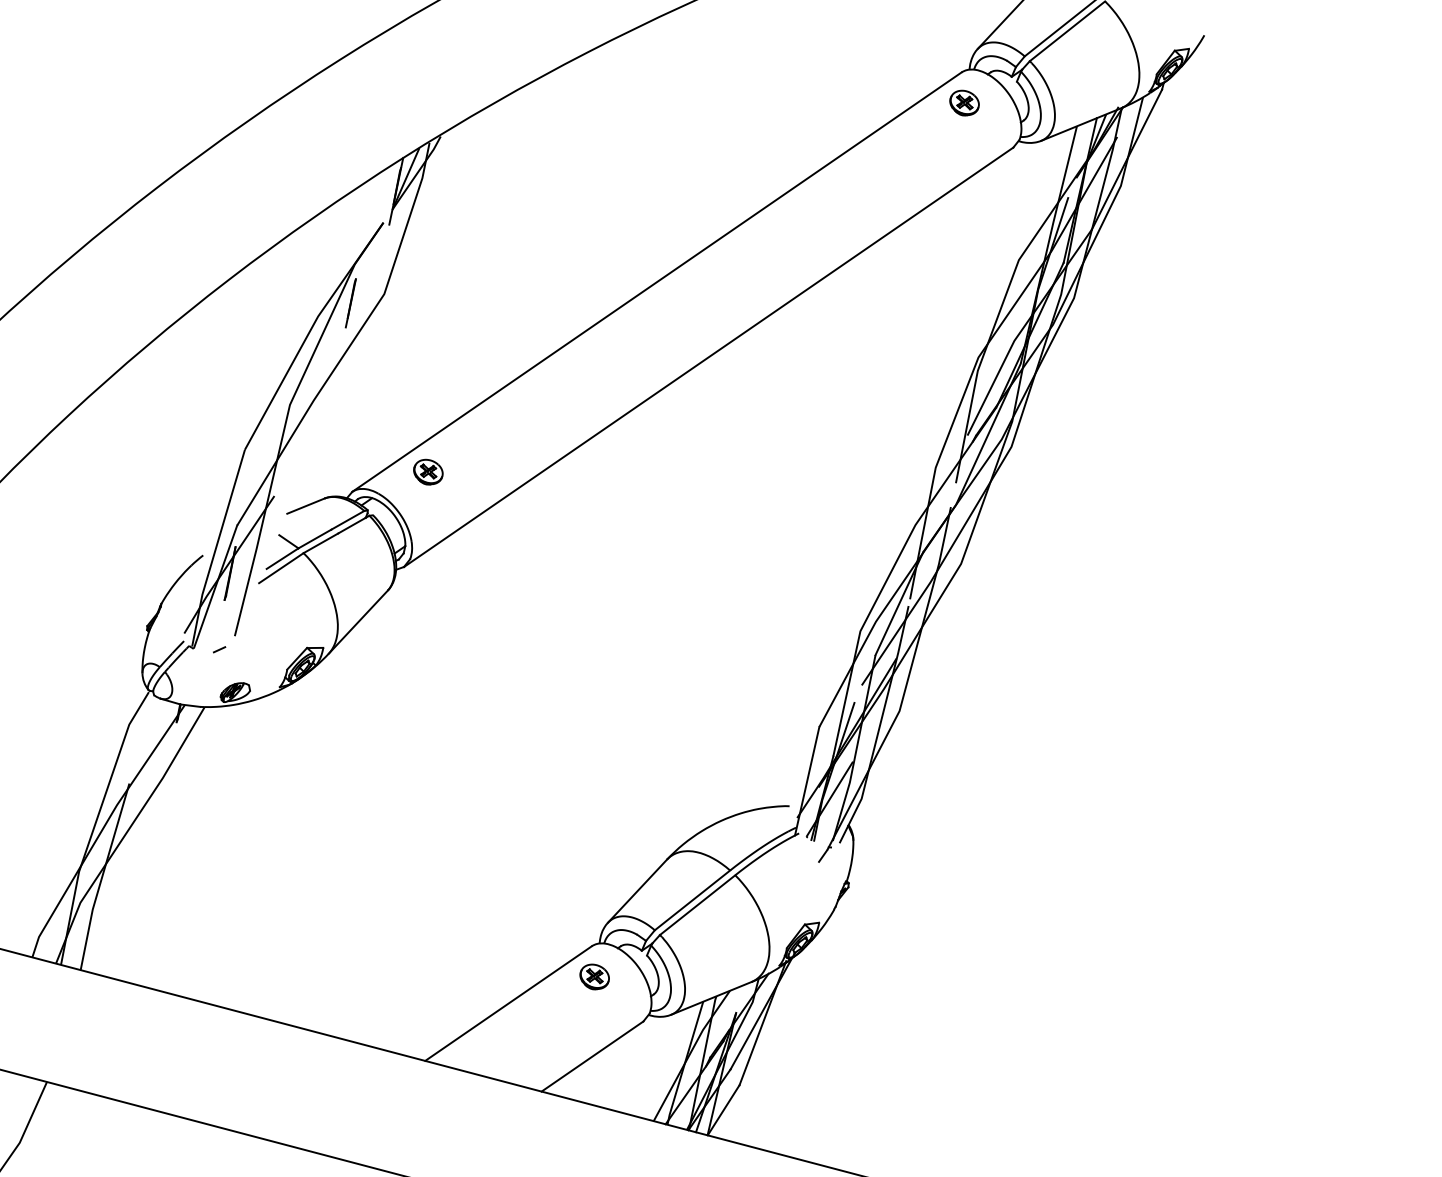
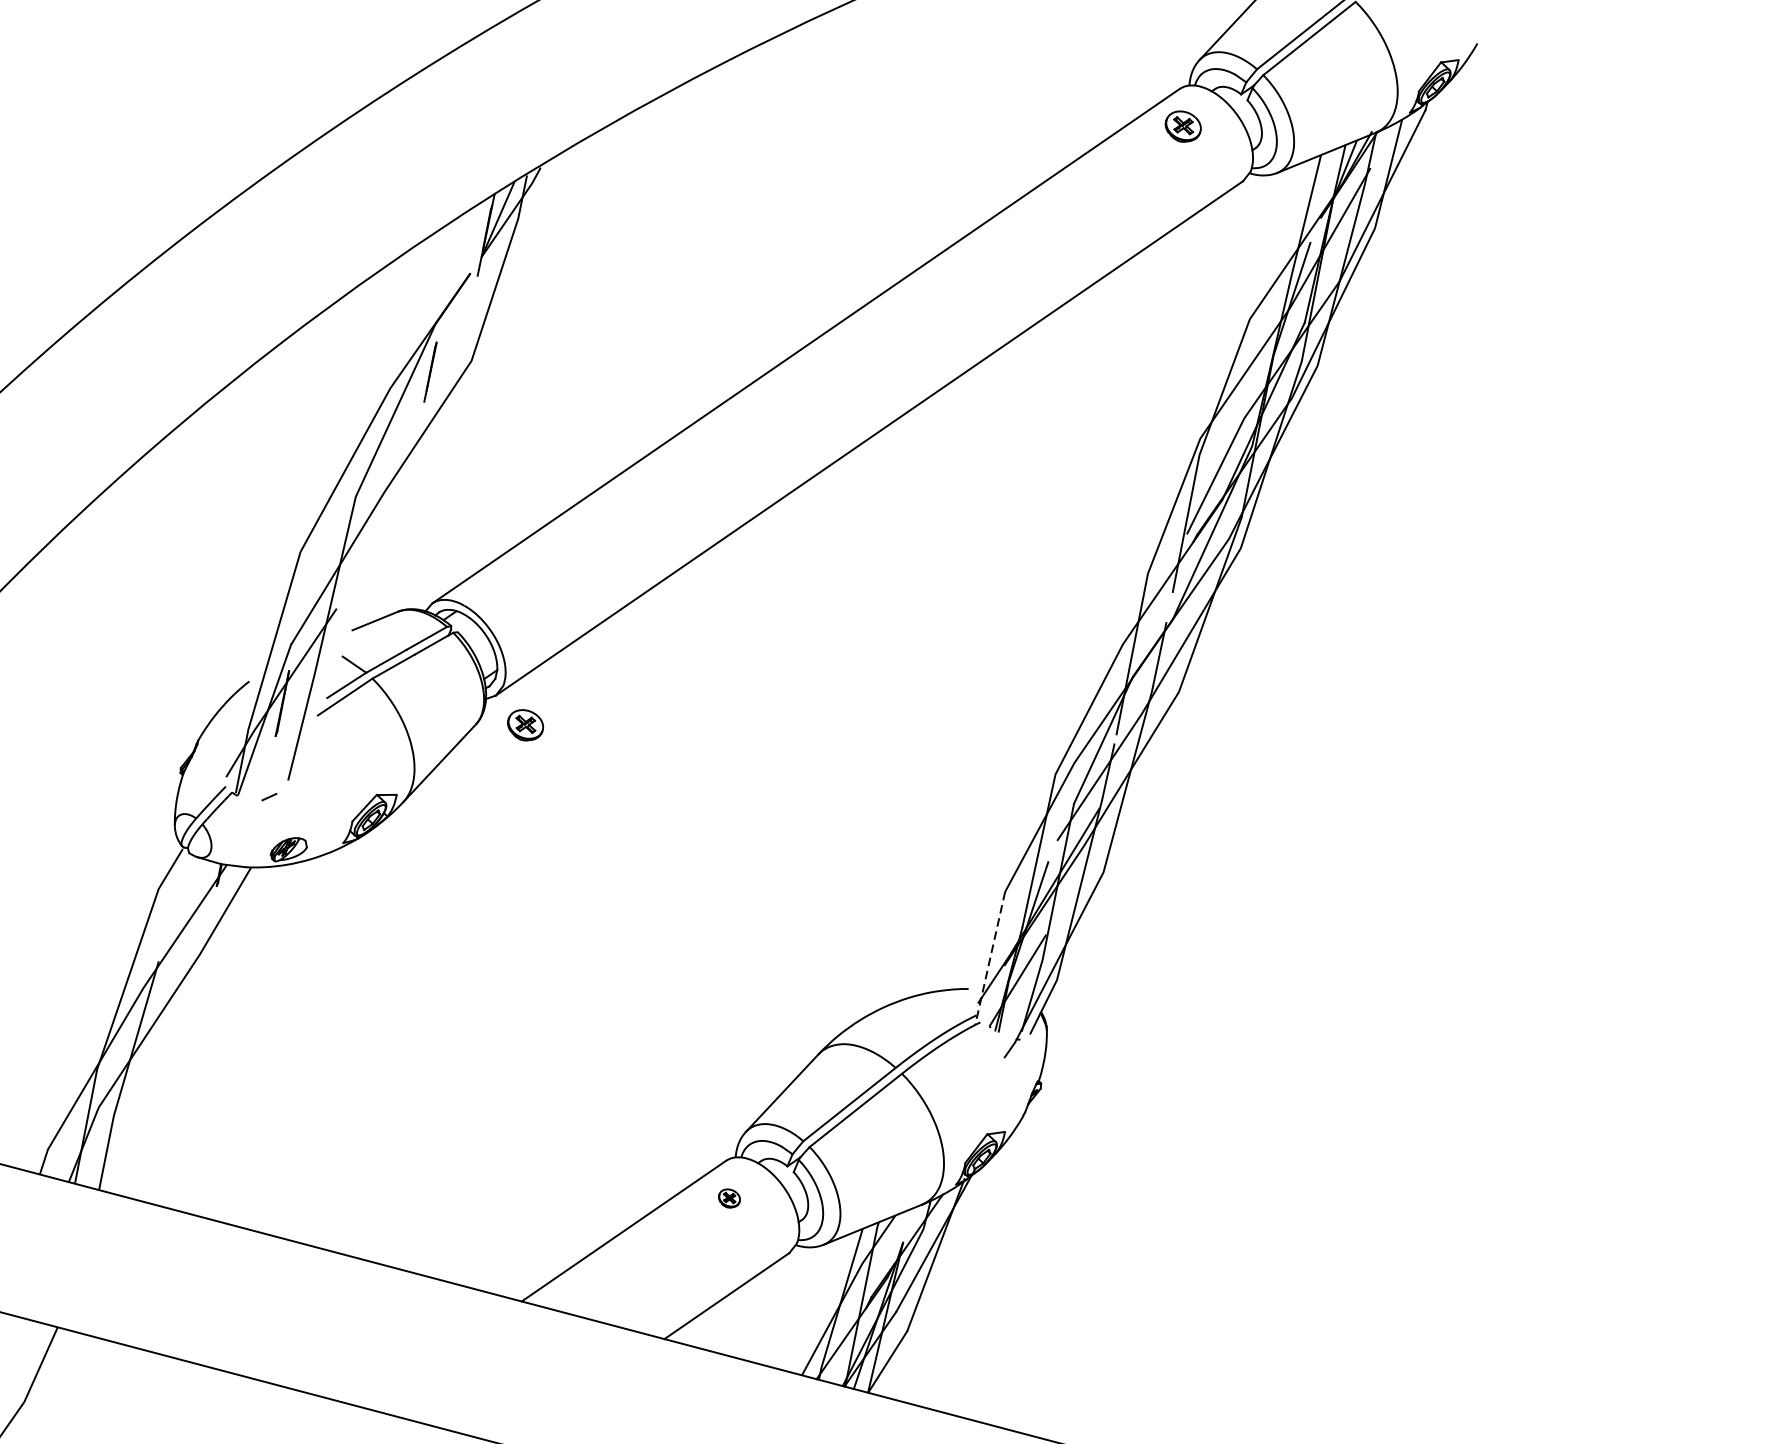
part: (428, 471) -> (525, 724), moved
line: (807, 781) -> (990, 958), solid -> dashed
part: (594, 976) -> (729, 1197), size x0.6

